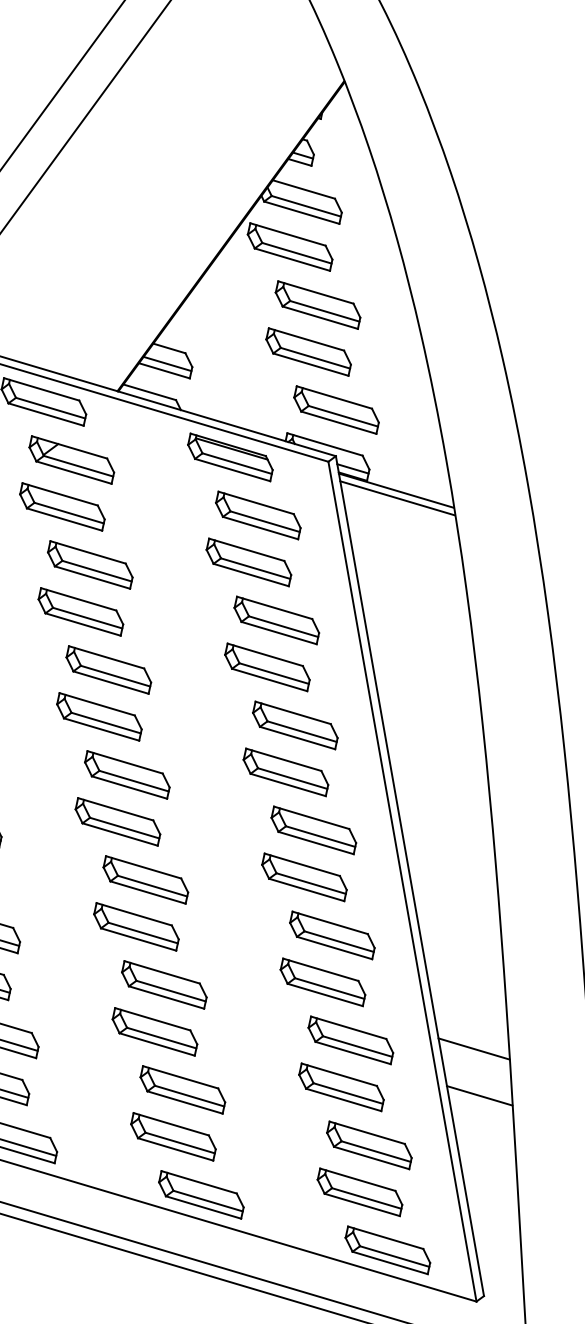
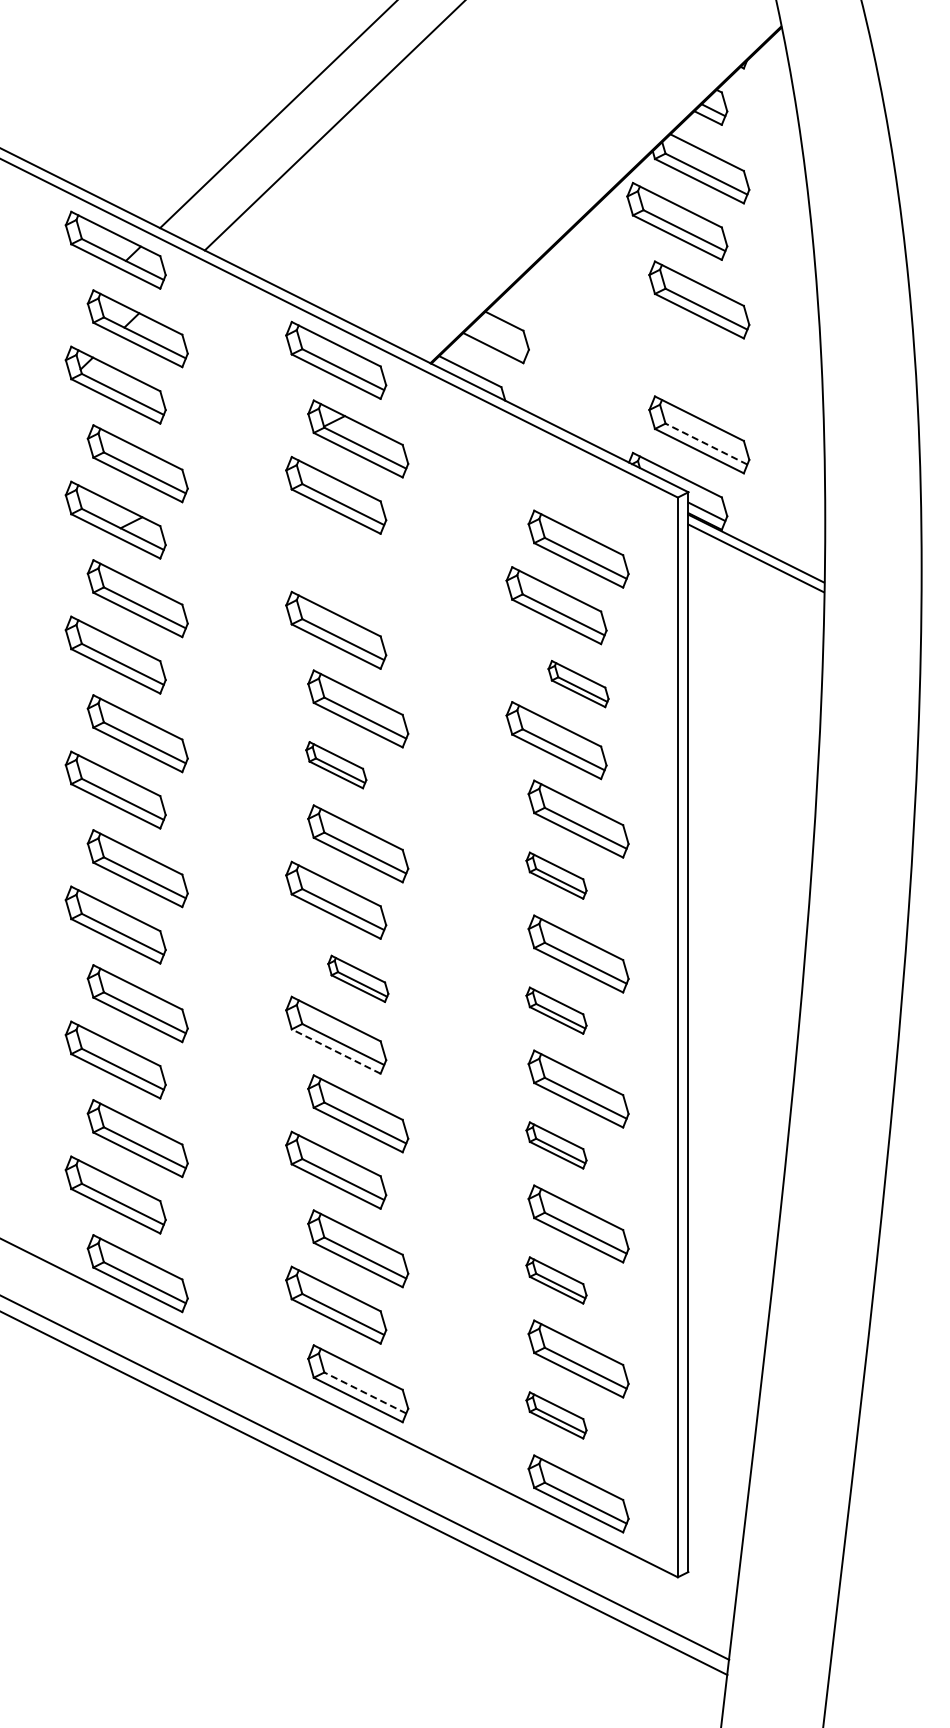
part: (308, 351) -> (677, 355), removed
line: (167, 364) -> (498, 340), removed
line: (343, 416) -> (706, 444), solid -> dashed
part: (230, 457) -> (556, 470), removed
part: (90, 564) -> (358, 573), removed
part: (276, 620) -> (578, 683), size x0.6
part: (99, 716) -> (336, 764), size x0.6
part: (285, 772) -> (556, 875), size x0.6
part: (304, 877) -> (556, 1010), size x0.6
part: (145, 879) -> (358, 978), size x0.6
line: (138, 939) -> (336, 1051), solid -> dashed
part: (322, 982) -> (556, 1145), size x0.6
line: (474, 1048) -> (730, 1261), removed
part: (341, 1087) -> (556, 1280), size x0.6
line: (479, 1095) -> (726, 1321), removed
part: (359, 1192) -> (556, 1415), size x0.6
line: (208, 1200) -> (365, 1392), solid -> dashed

